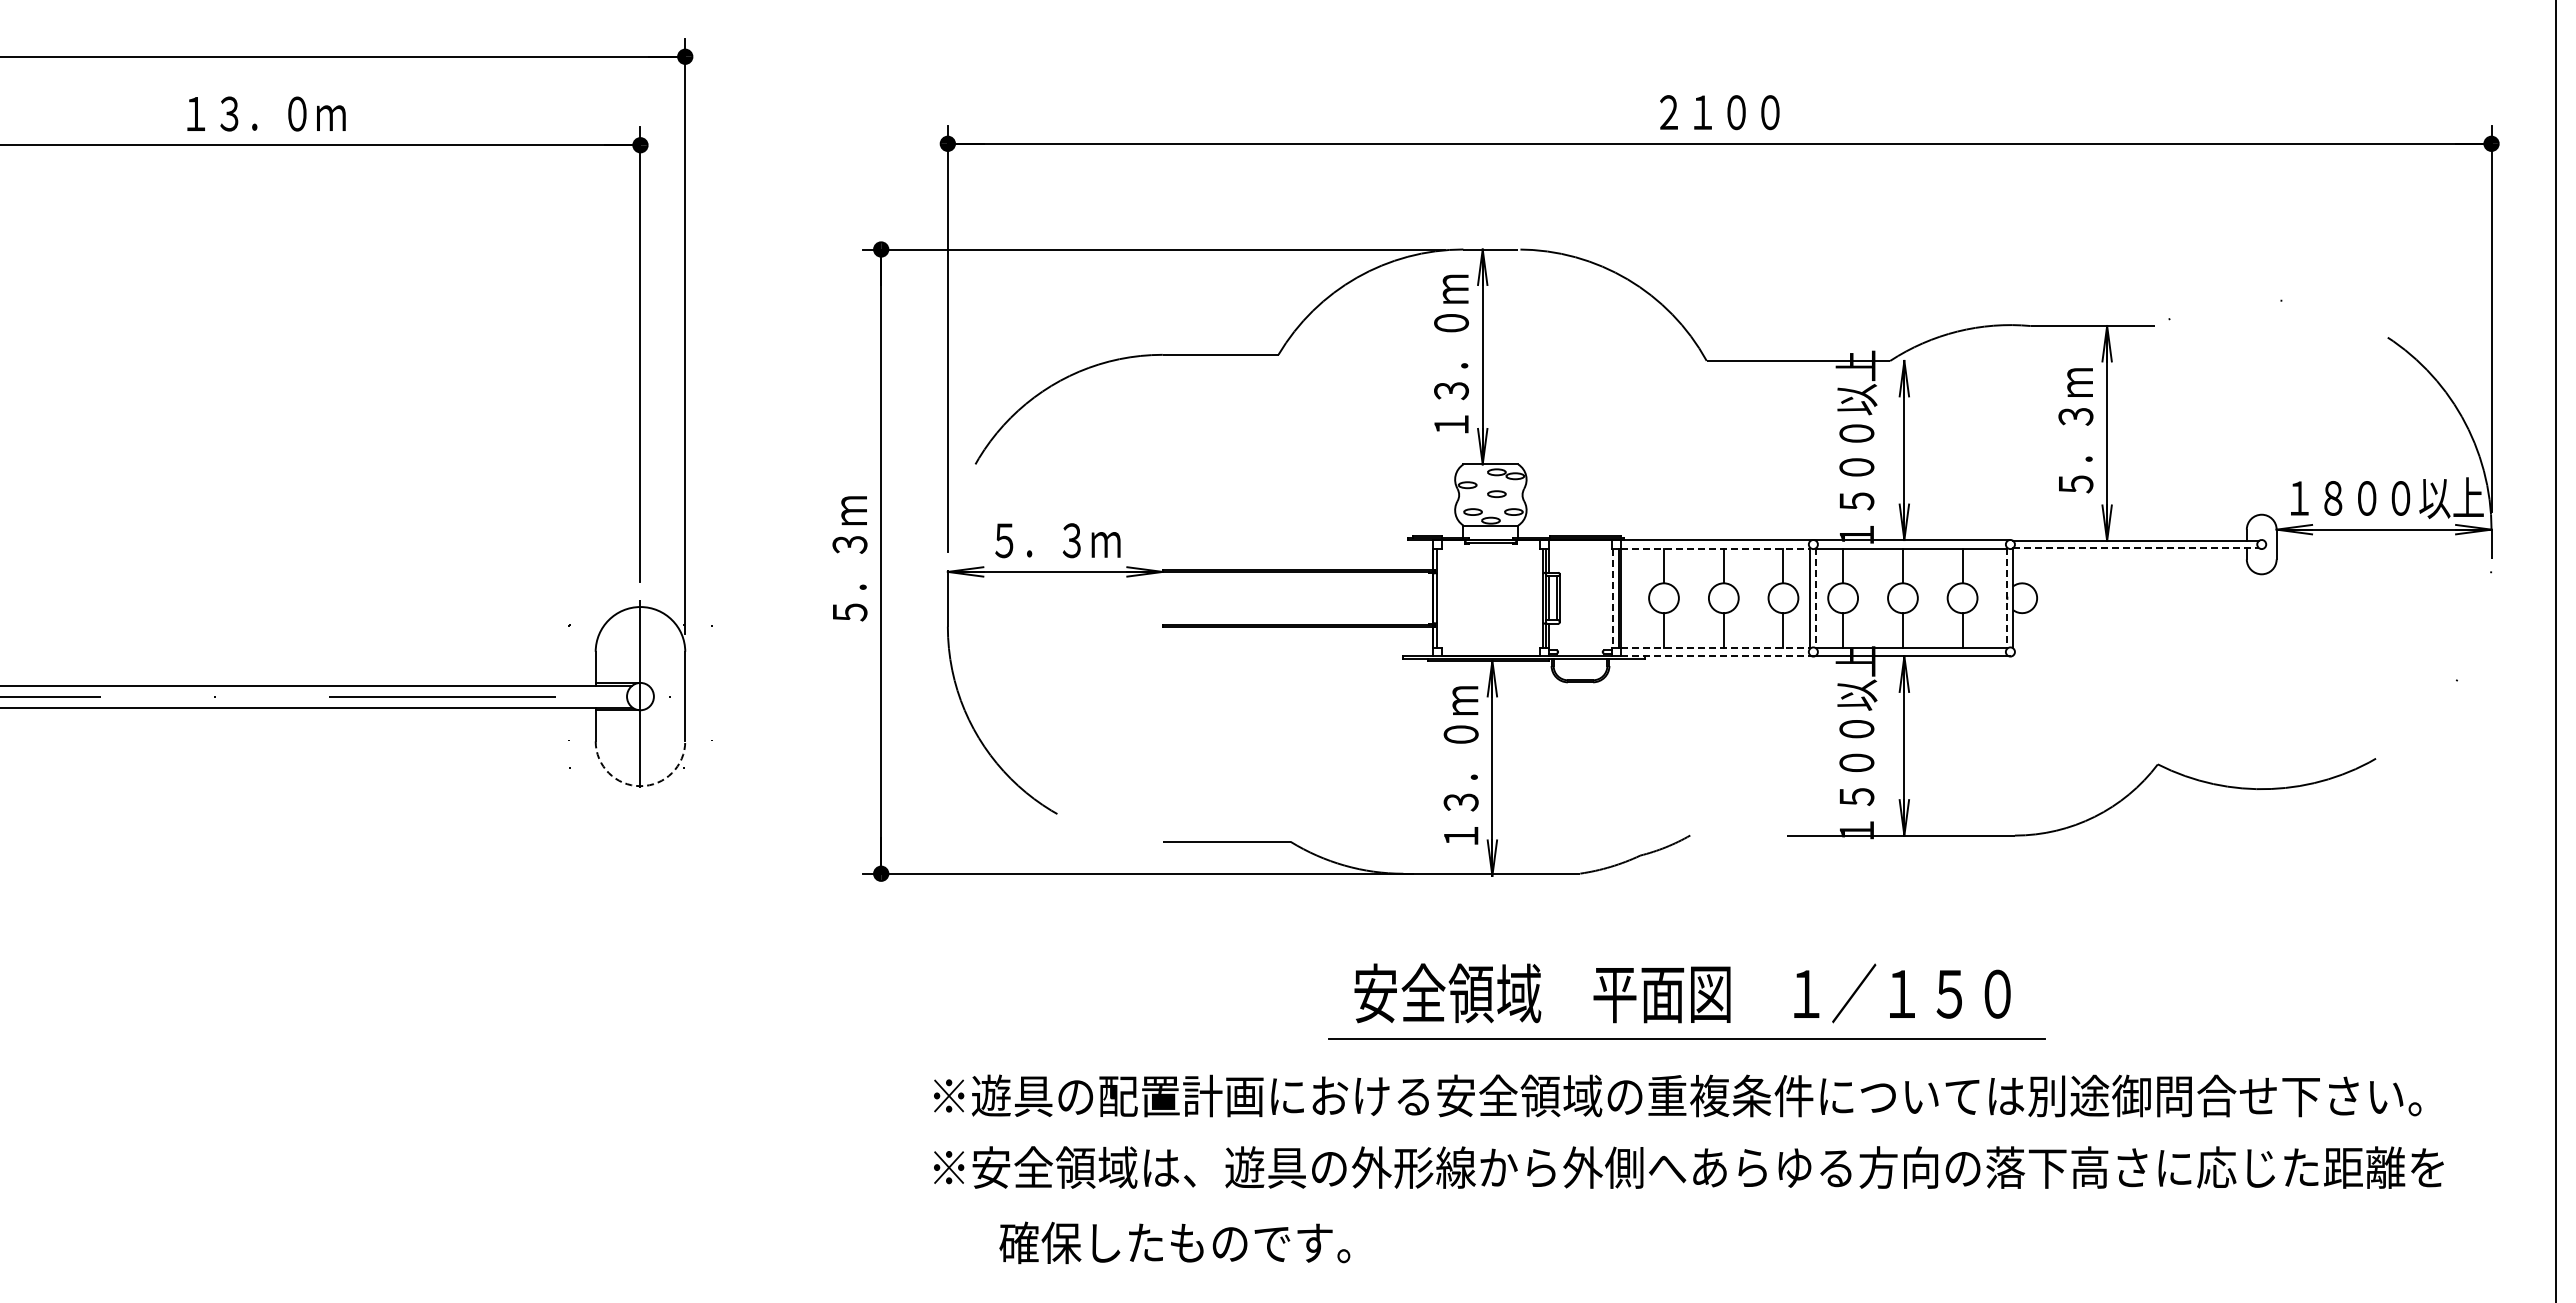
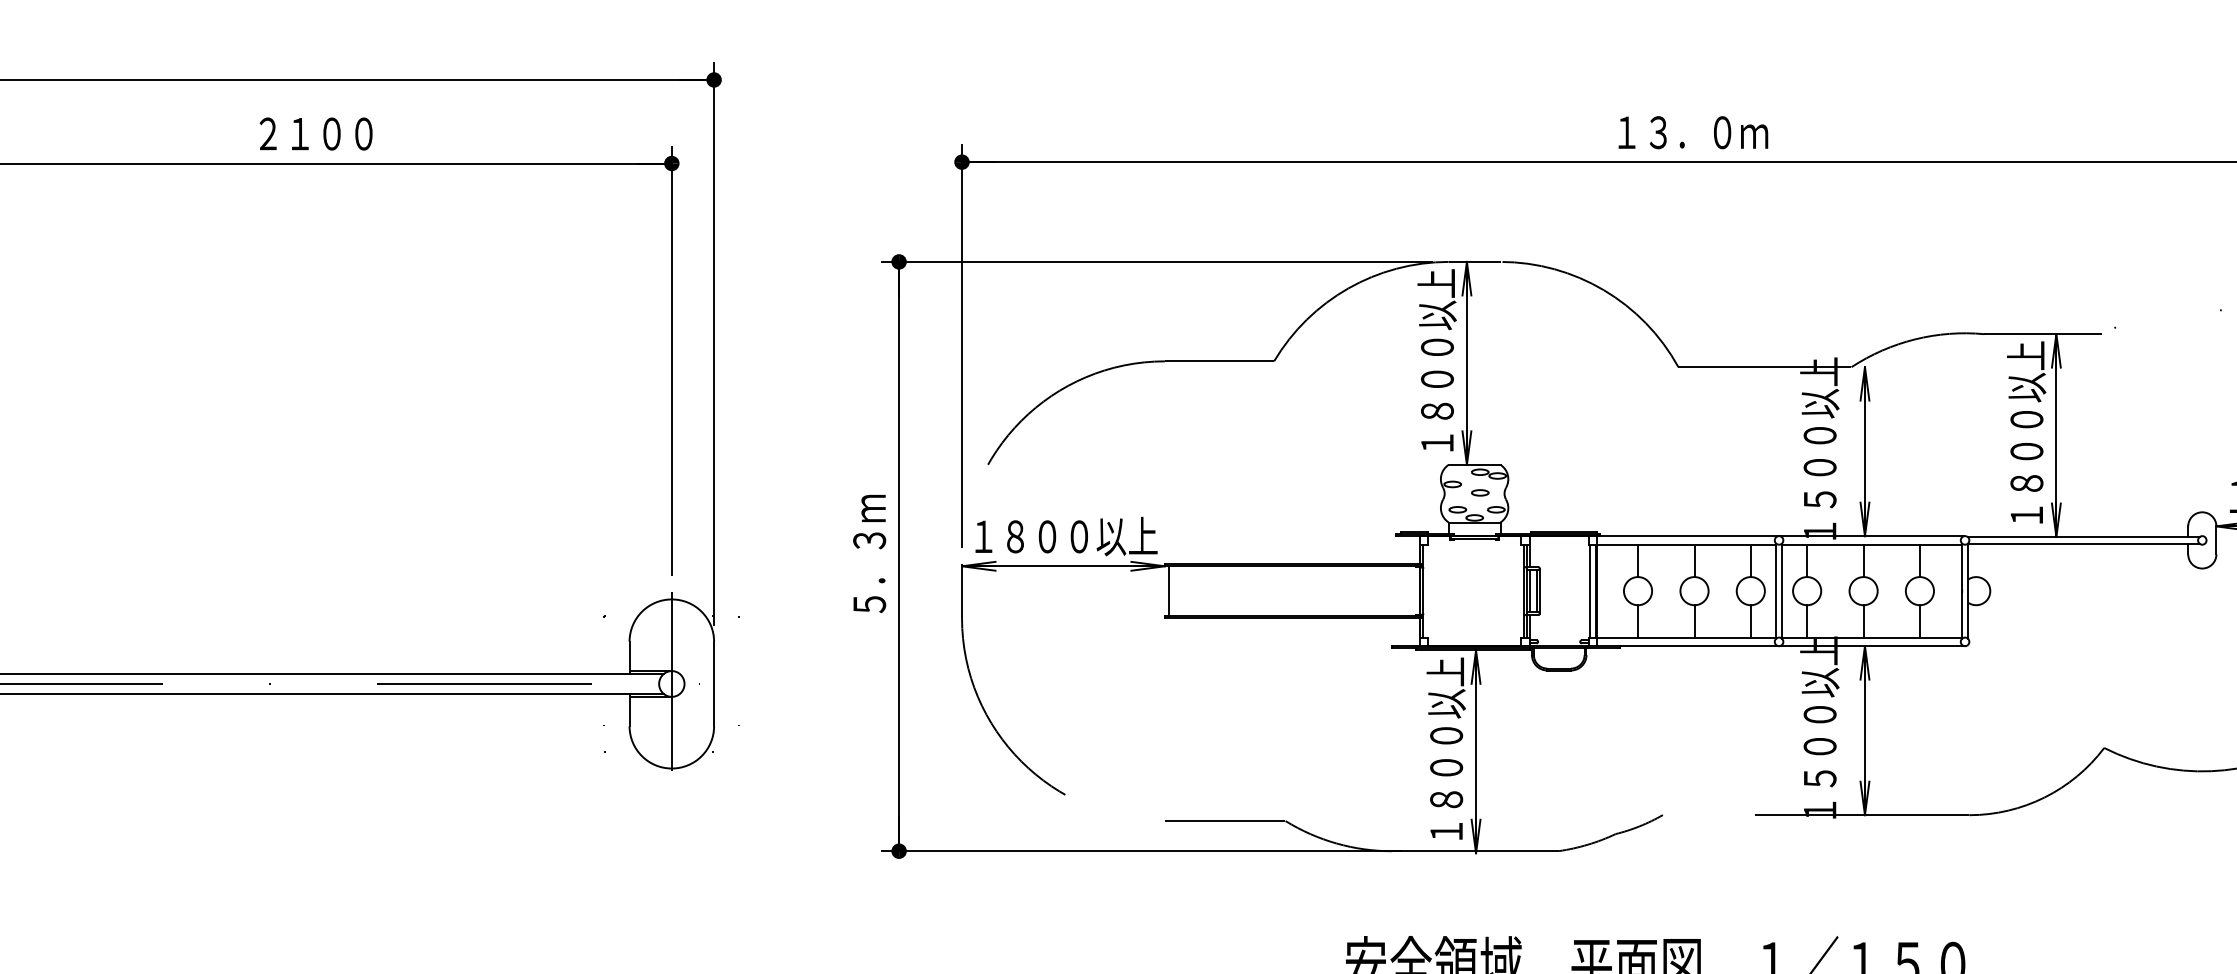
text: (1722, 112) -> (1693, 132), ２１００ -> １３．０ｍ
text: (266, 113) -> (318, 133), １３．０ｍ -> ２１００
text: (1451, 353) -> (1437, 360), １３．０ｍ -> １８００以上
text: (2075, 429) -> (2026, 431), ５．３ｍ -> １８００以上
text: (1058, 540) -> (1066, 536), ５．３ｍ -> １８００以上
line: (2136, 548) -> (2084, 544), dashed -> solid
line: (1715, 549) -> (1686, 545), dashed -> solid
line: (1167, 597) -> (1169, 590), added
line: (1613, 598) -> (1590, 591), dashed -> solid
line: (1816, 598) -> (1782, 591), dashed -> solid
line: (2007, 598) -> (1962, 591), dashed -> solid
line: (1715, 647) -> (1686, 637), dashed -> solid
line: (1716, 656) -> (1687, 646), dashed -> solid
text: (1460, 764) -> (1445, 748), １３．０ｍ -> １８００以上
arc: (640, 786) -> (671, 768), dashed -> solid

